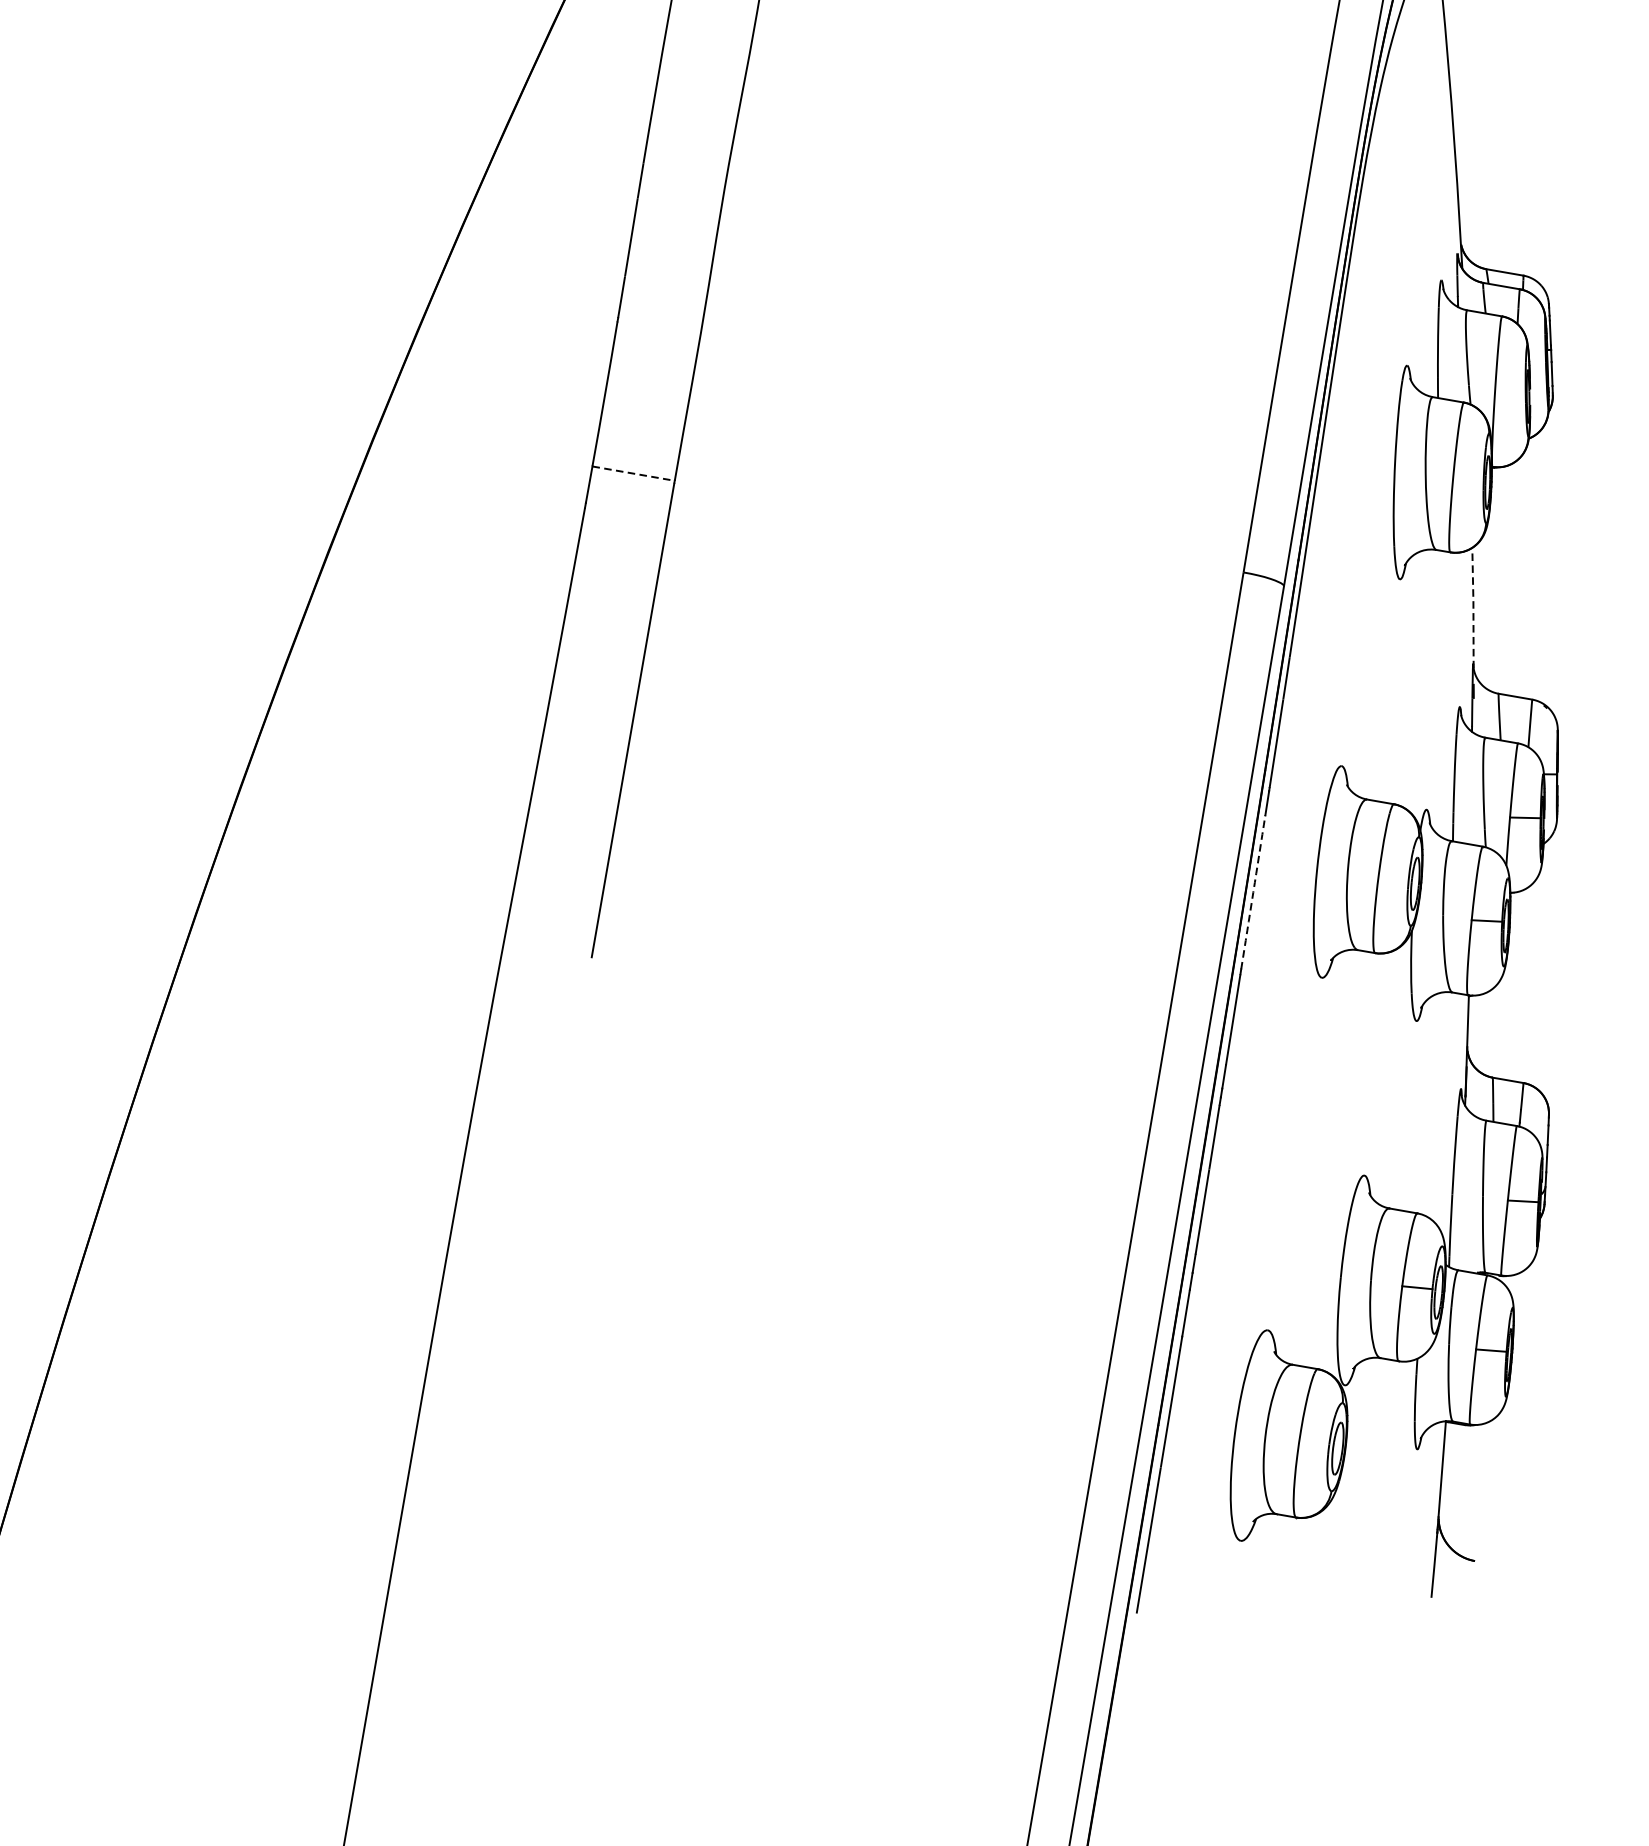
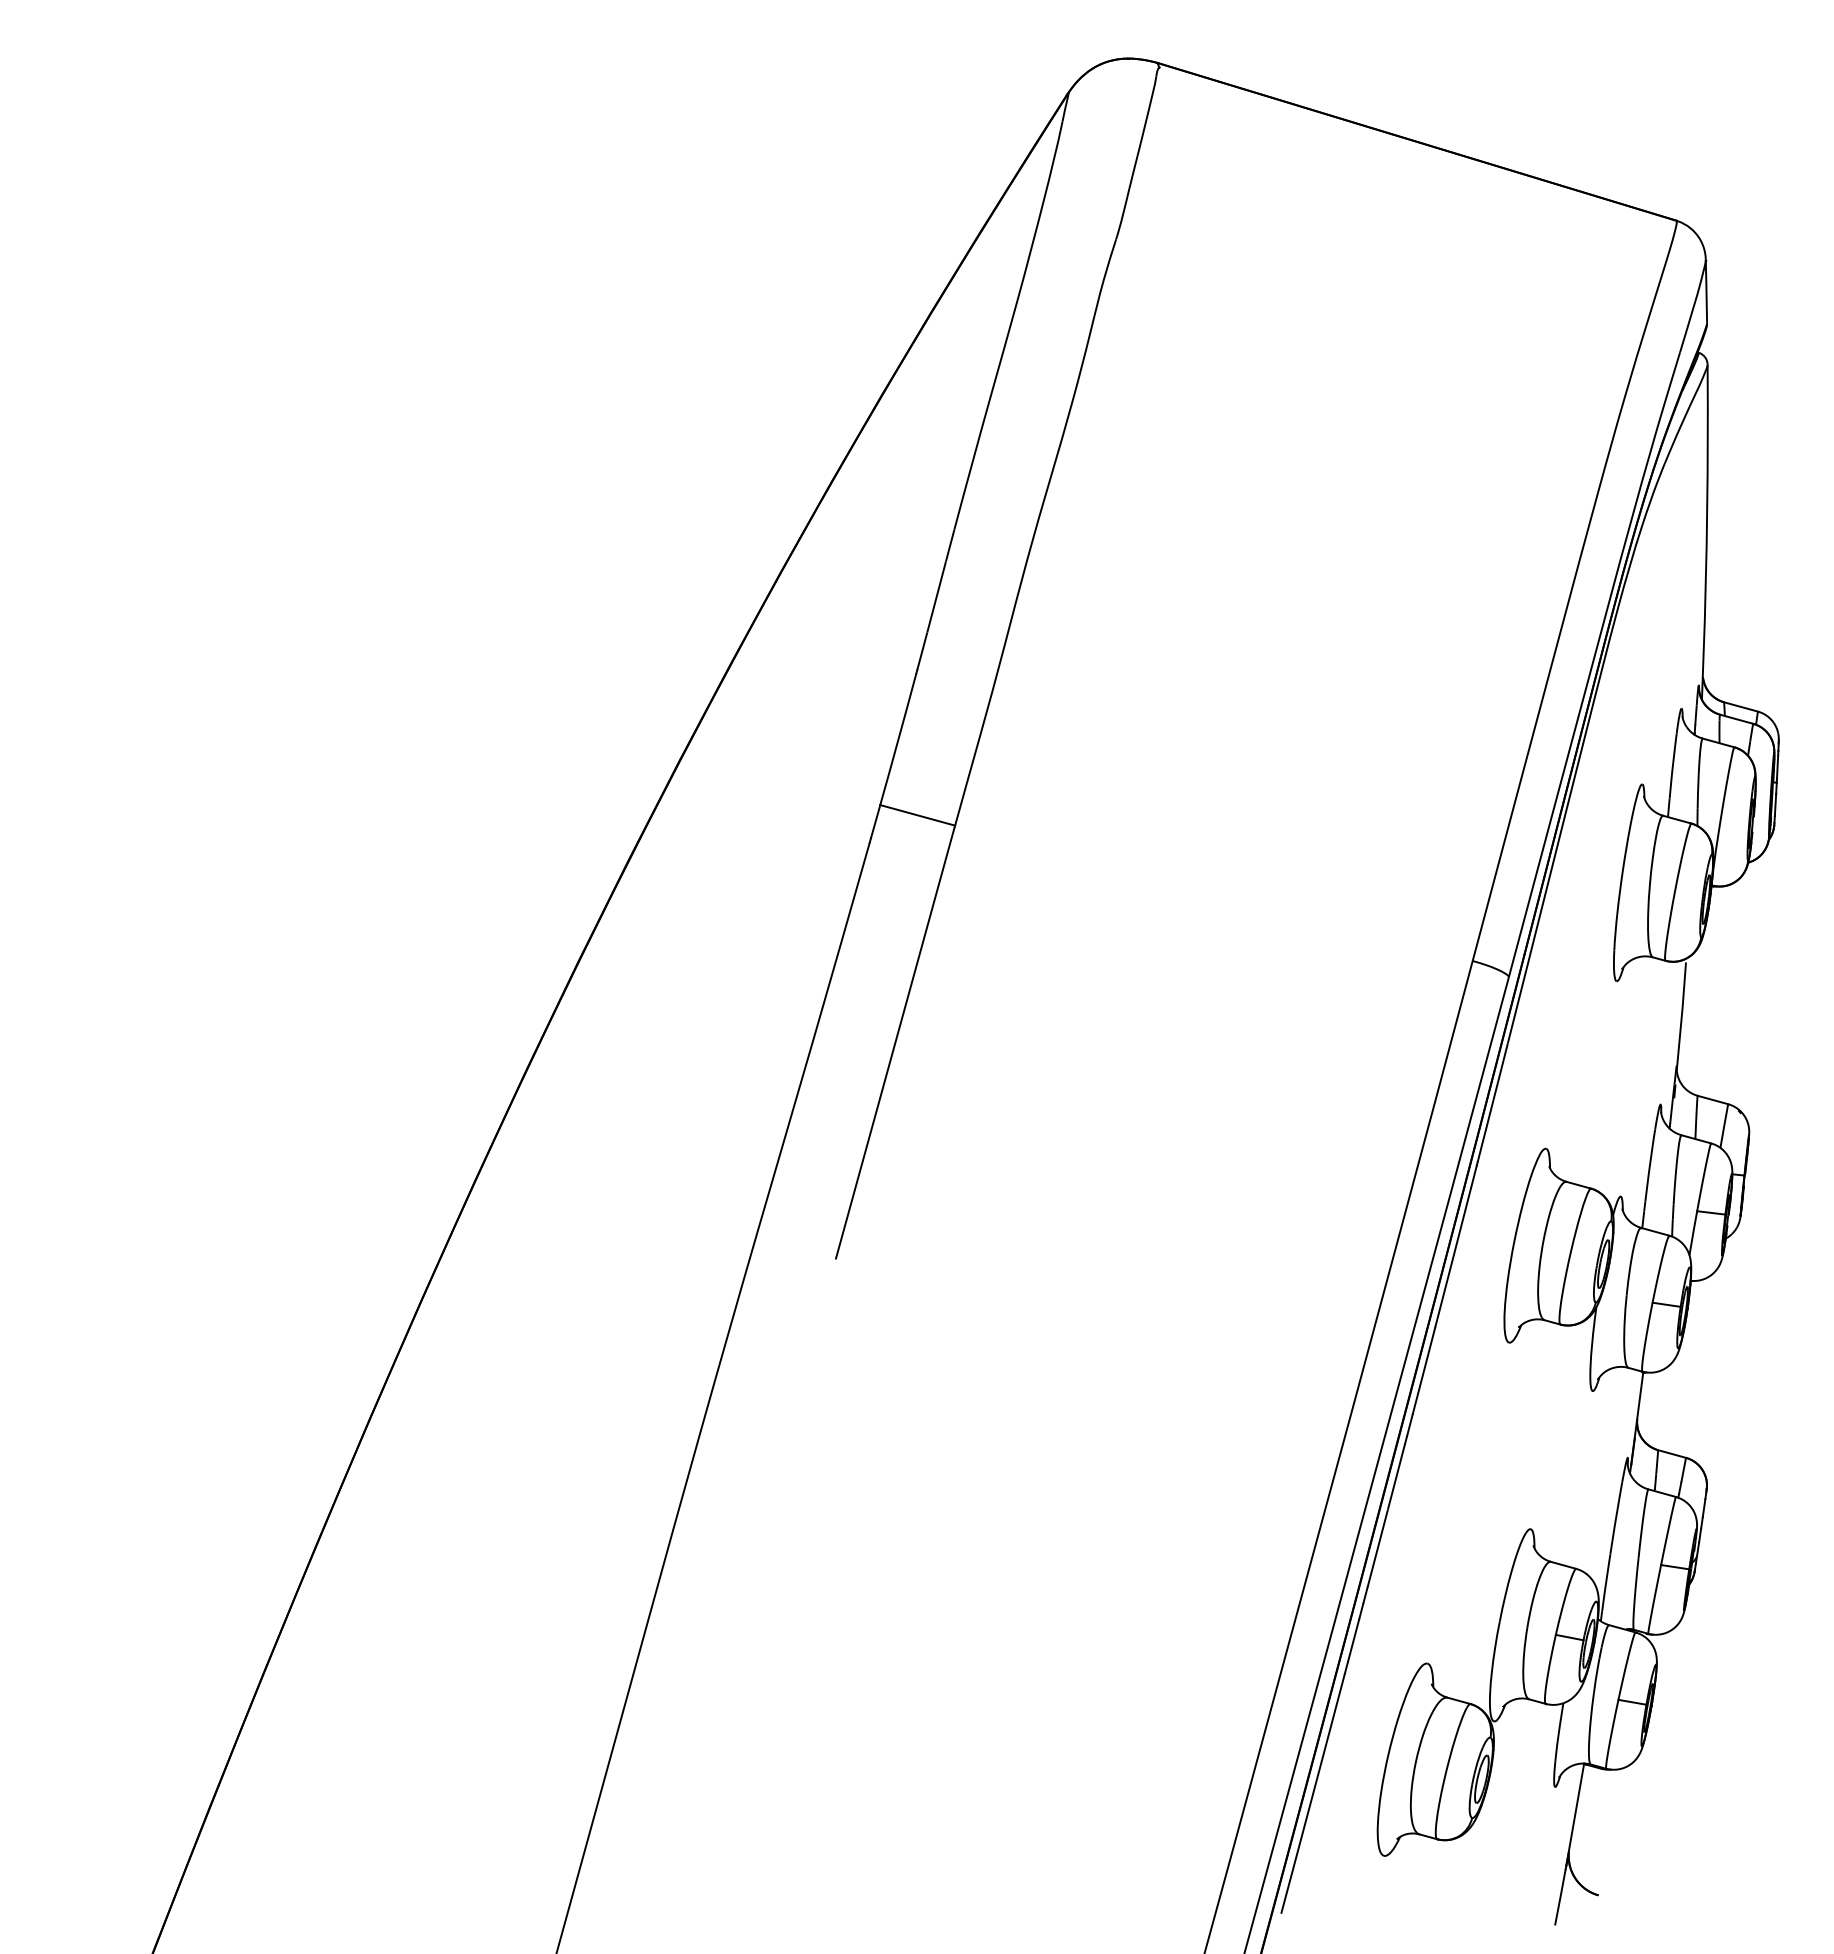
line: (633, 473) -> (917, 815), dashed -> solid
line: (1473, 609) -> (1681, 1015), dashed -> solid
arc: (1253, 892) -> (1453, 1257), dashed -> solid

